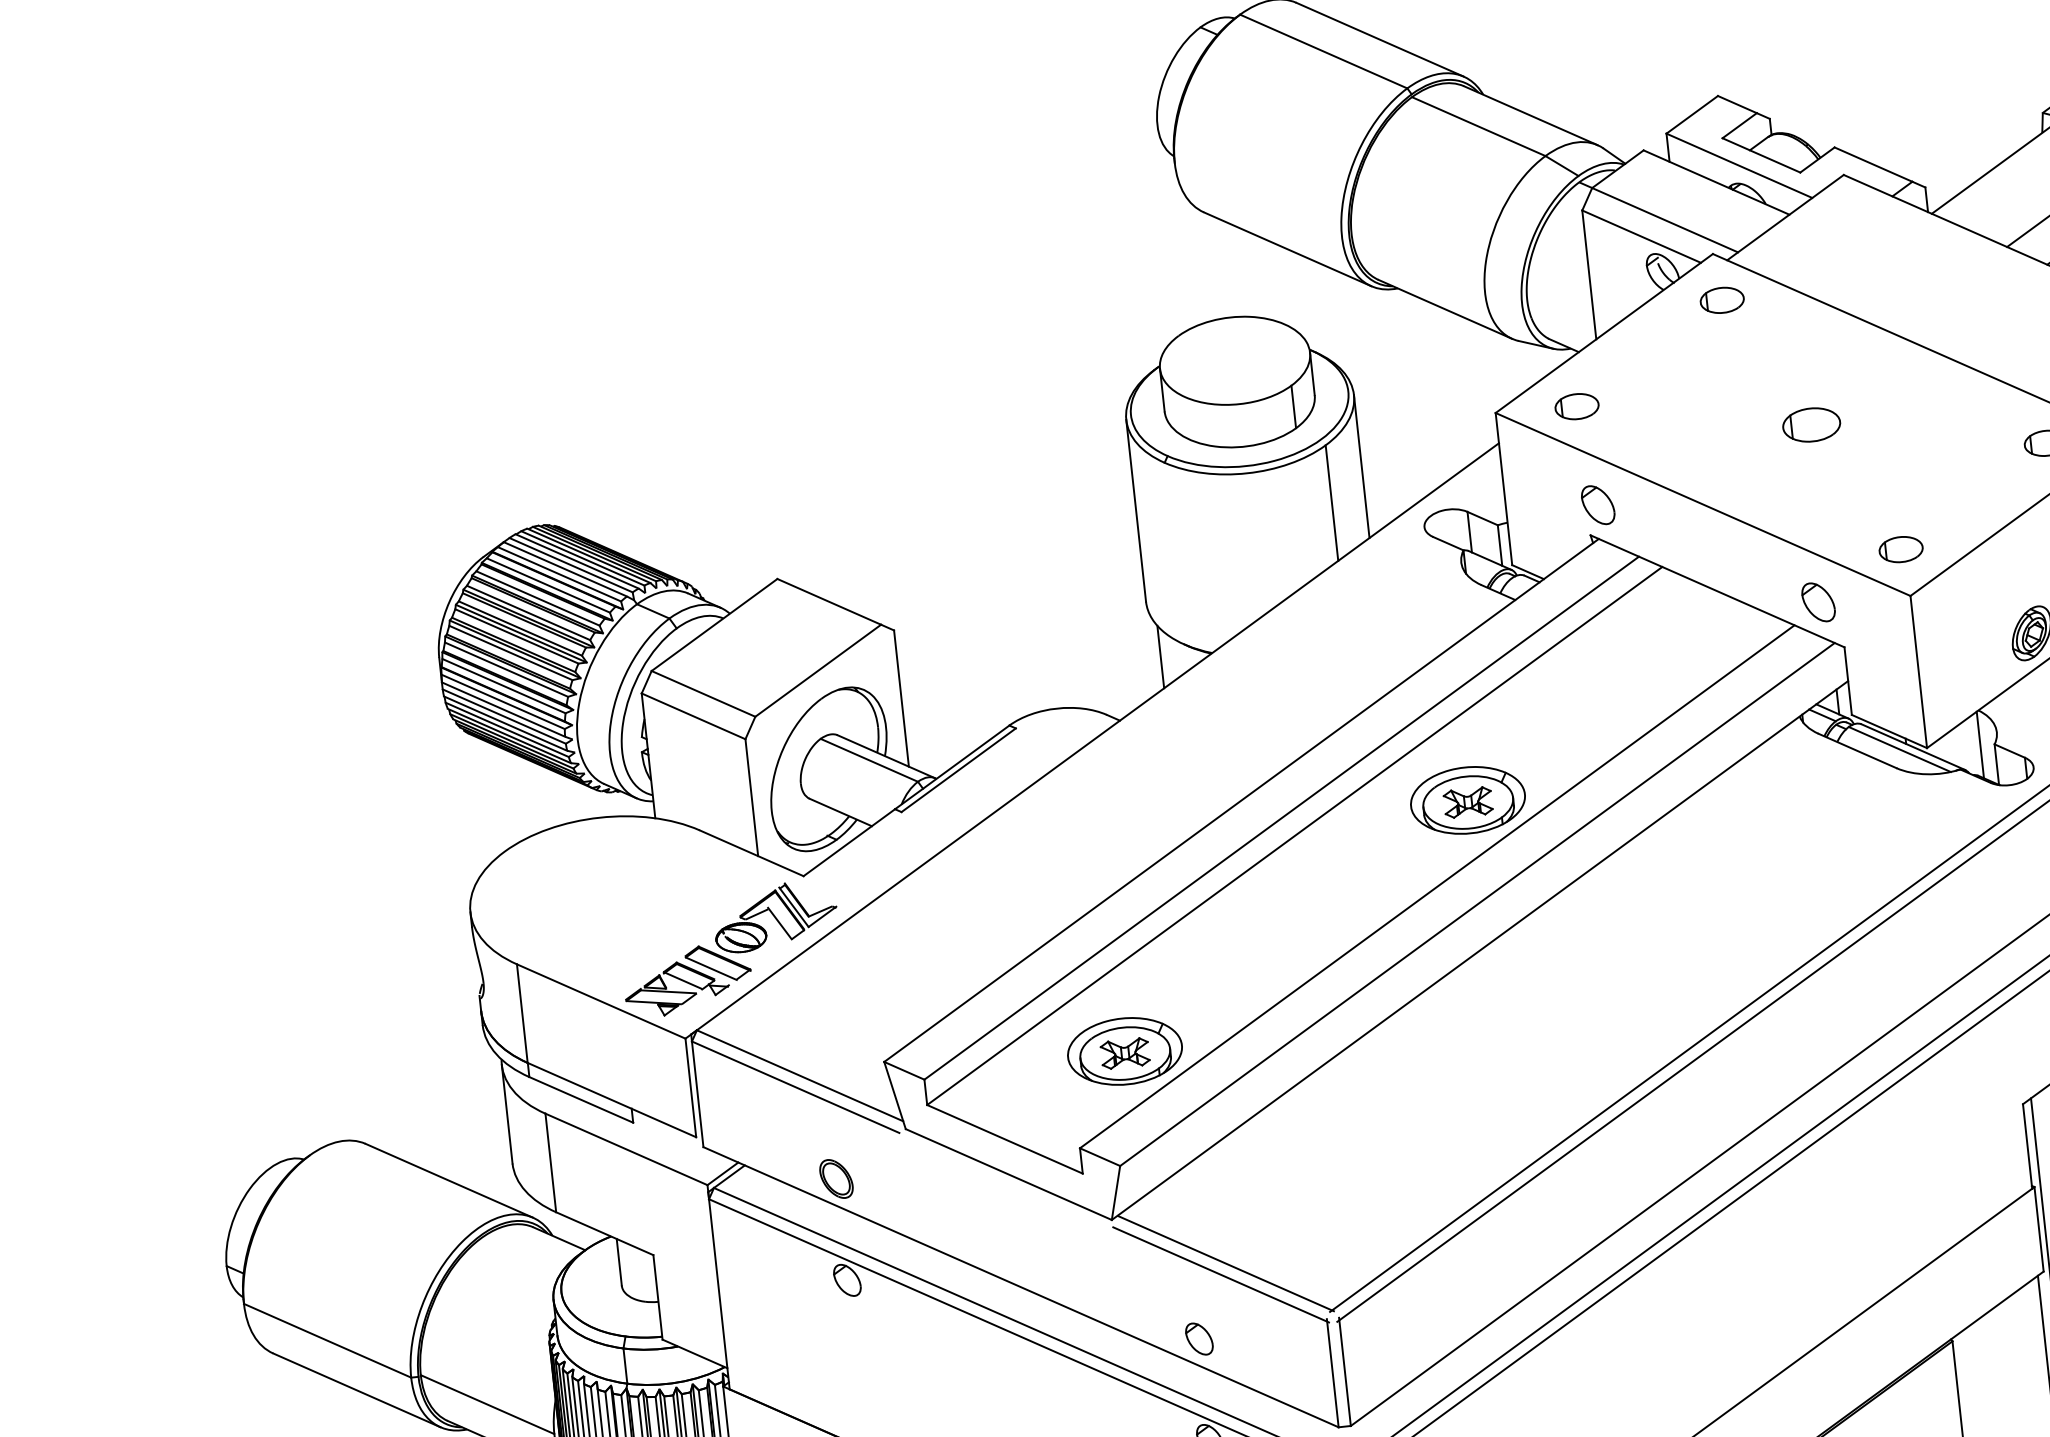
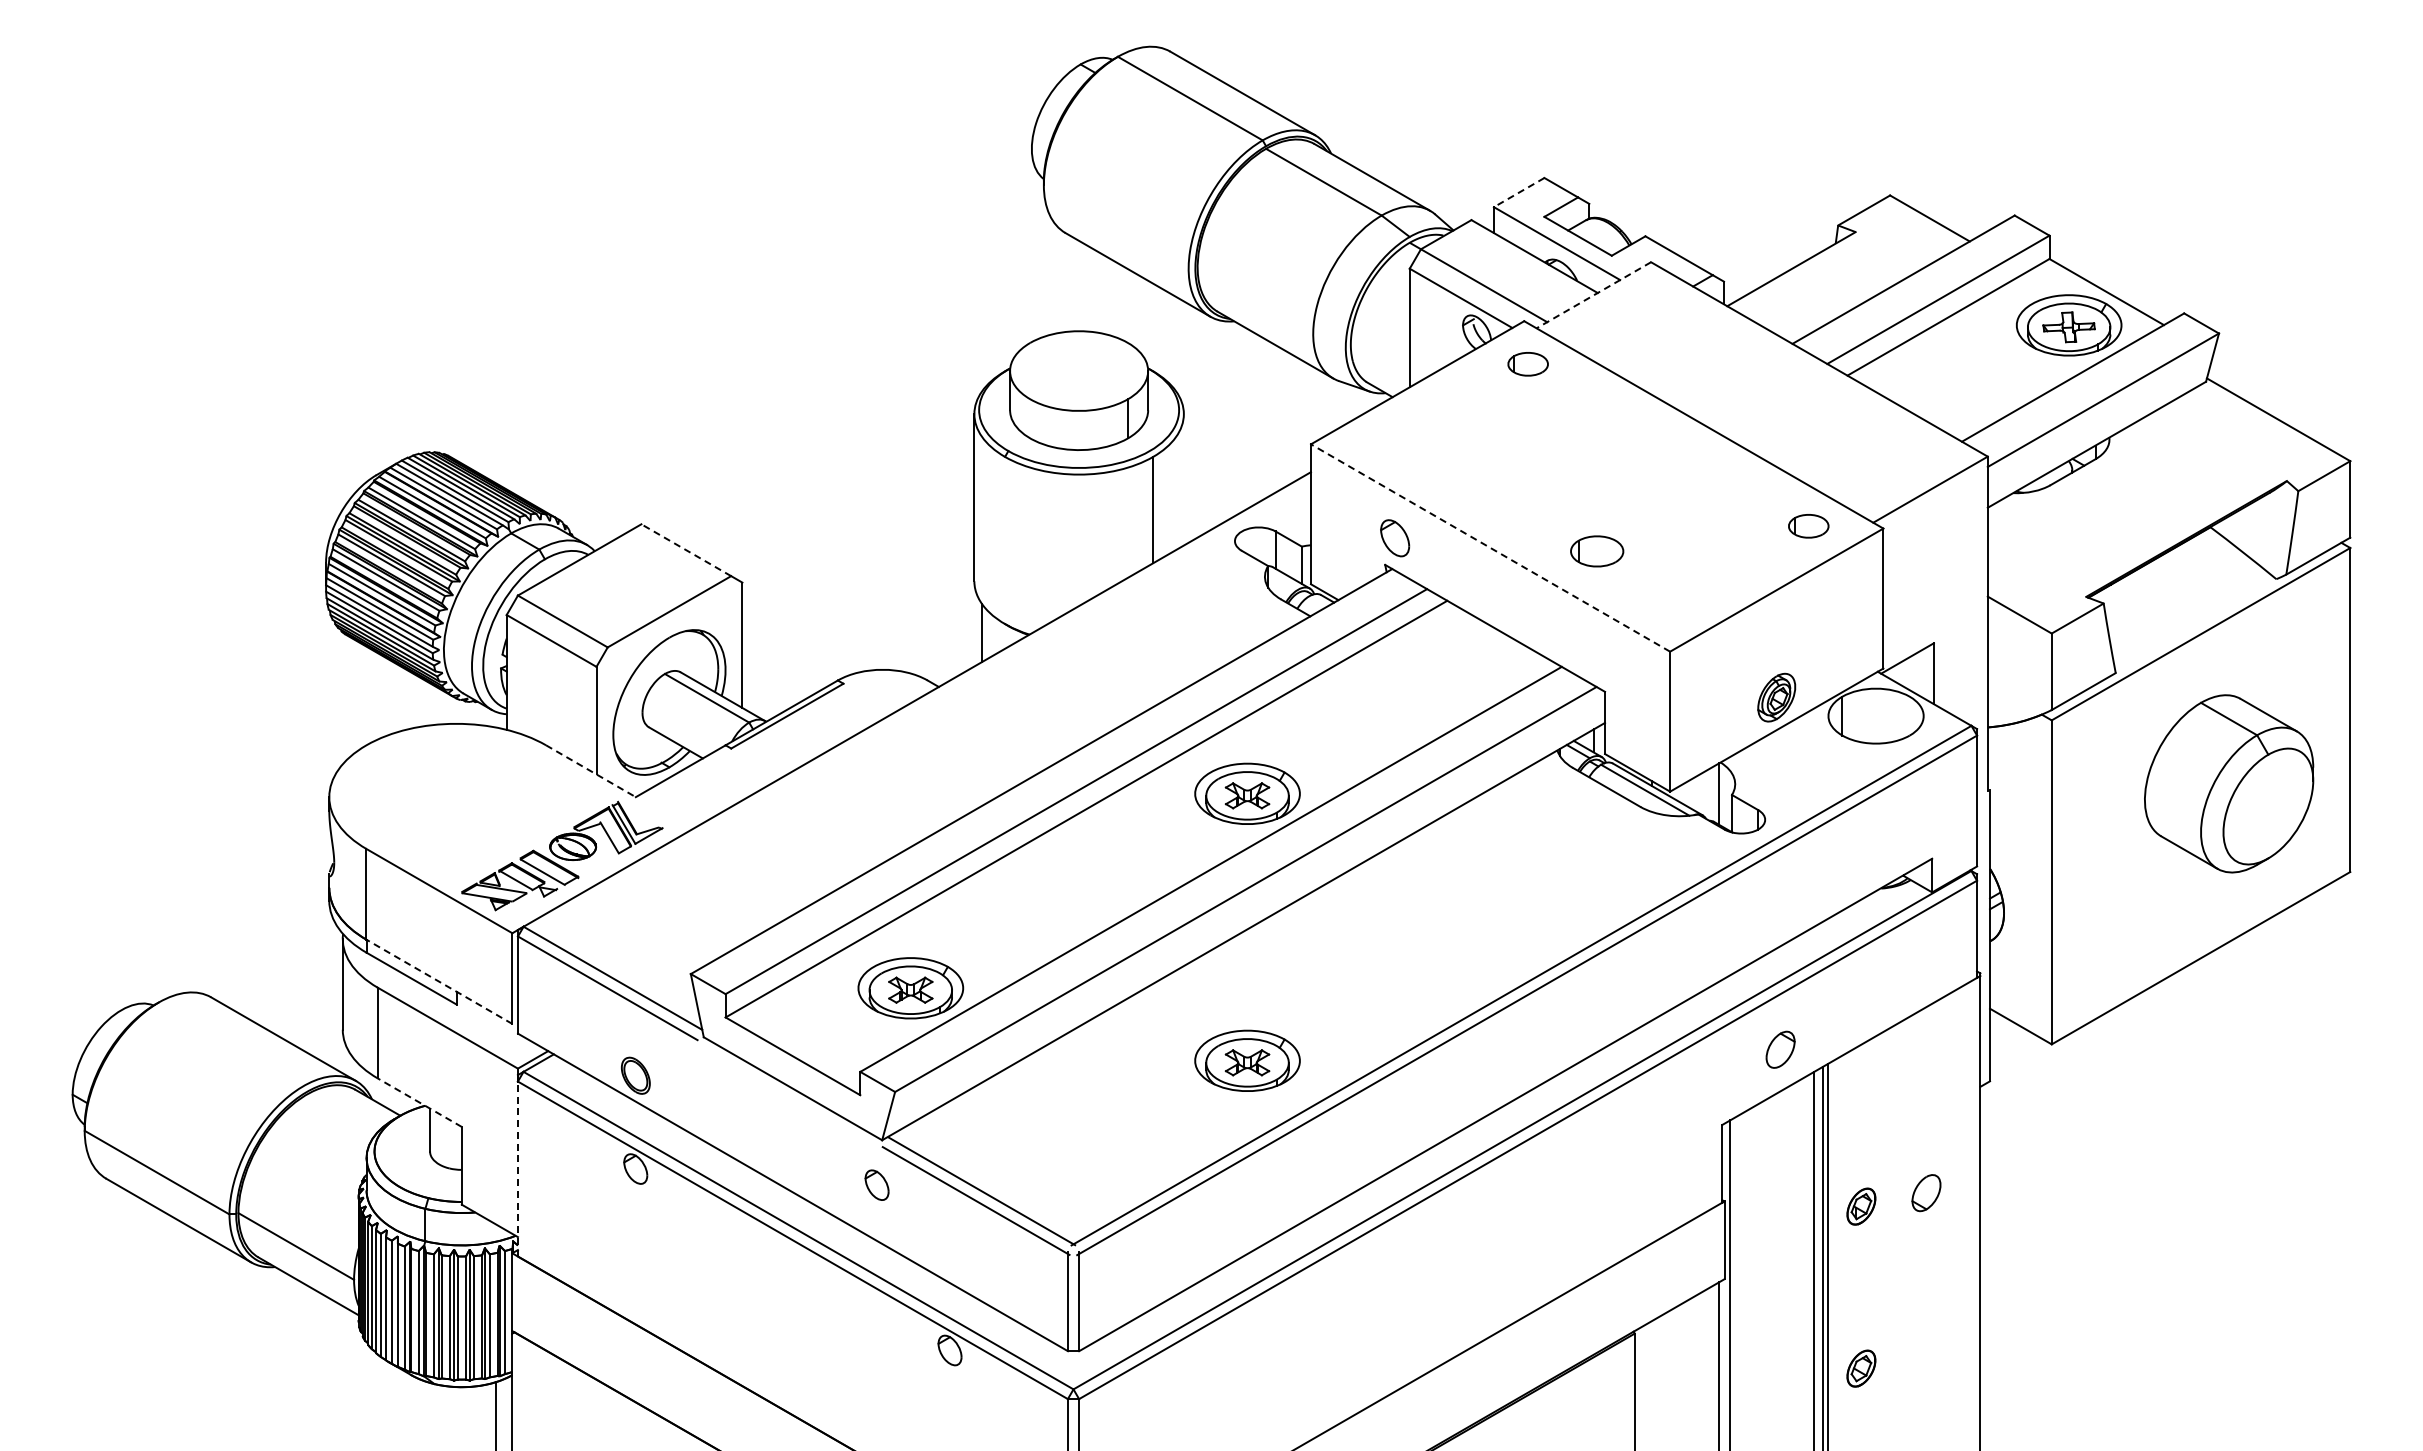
line: (1691, 114) -> (1518, 192), solid -> dashed
line: (1785, 217) -> (1593, 295), solid -> dashed
part: (1576, 406) -> (1385, 446), removed
part: (1812, 425) -> (1597, 551), moved
line: (1361, 466) -> (1183, 479), removed
line: (1702, 503) -> (1490, 547), solid -> dashed
part: (1900, 549) -> (1665, 608), removed
line: (829, 602) -> (686, 550), solid -> dashed
part: (1818, 602) -> (1585, 648), removed
line: (751, 853) -> (590, 771), solid -> dashed
part: (1499, 1090) -> (1247, 1060), added
line: (611, 1099) -> (439, 981), solid -> dashed
line: (604, 1233) -> (419, 1102), solid -> dashed
line: (718, 1293) -> (517, 1168), solid -> dashed
part: (1198, 1338) -> (876, 1184), moved

